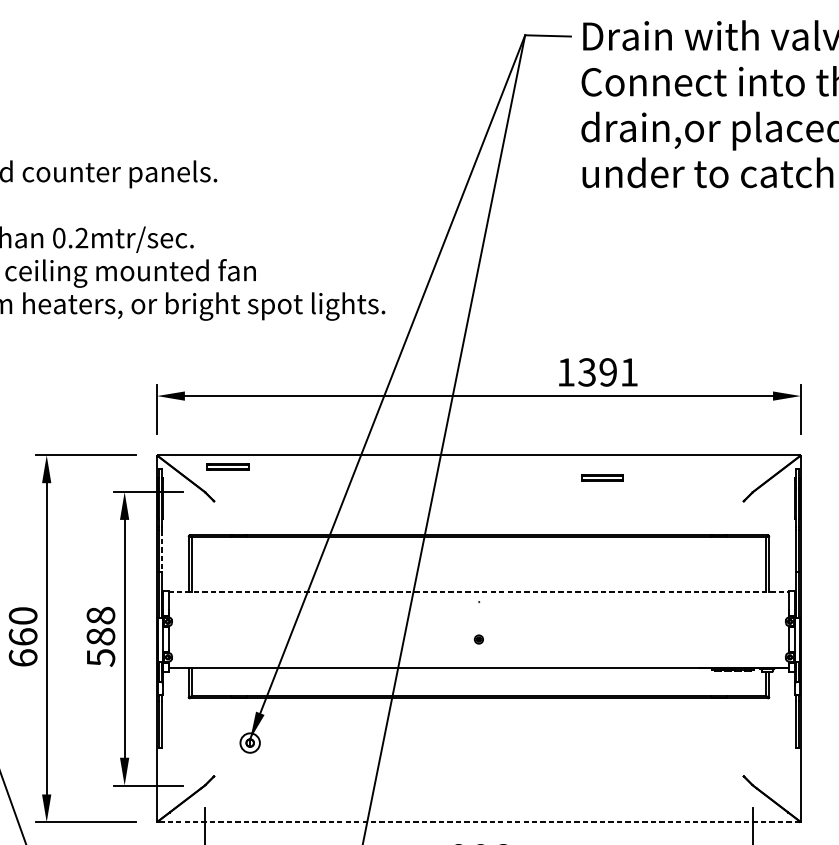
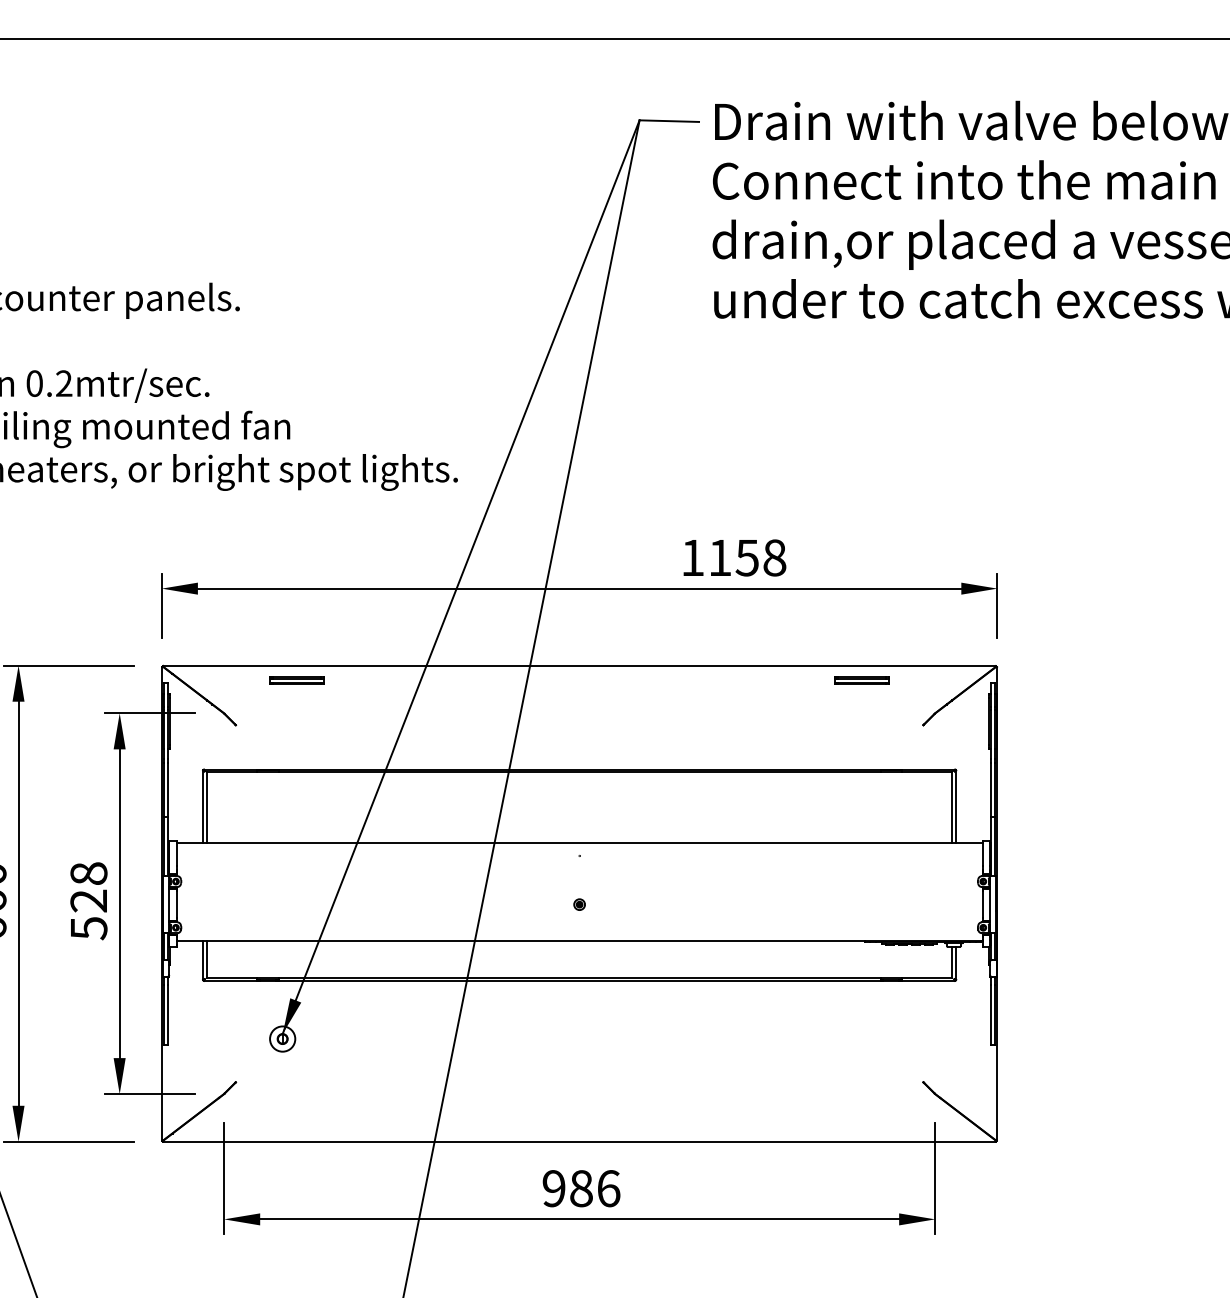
text: (608, 372) -> (747, 557), 1391 -> 1158
part: (227, 466) -> (296, 680), moved
part: (602, 477) -> (861, 680), moved
line: (162, 550) -> (168, 789), dashed -> solid
line: (478, 592) -> (579, 843), dashed -> solid
text: (100, 636) -> (88, 900), 588 -> 528
line: (478, 821) -> (579, 1141), dashed -> solid

